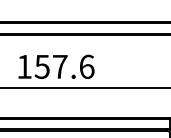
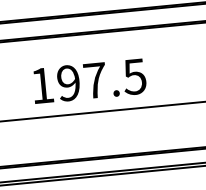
text: (64, 66) -> (101, 79), 157.6 -> 197.5

